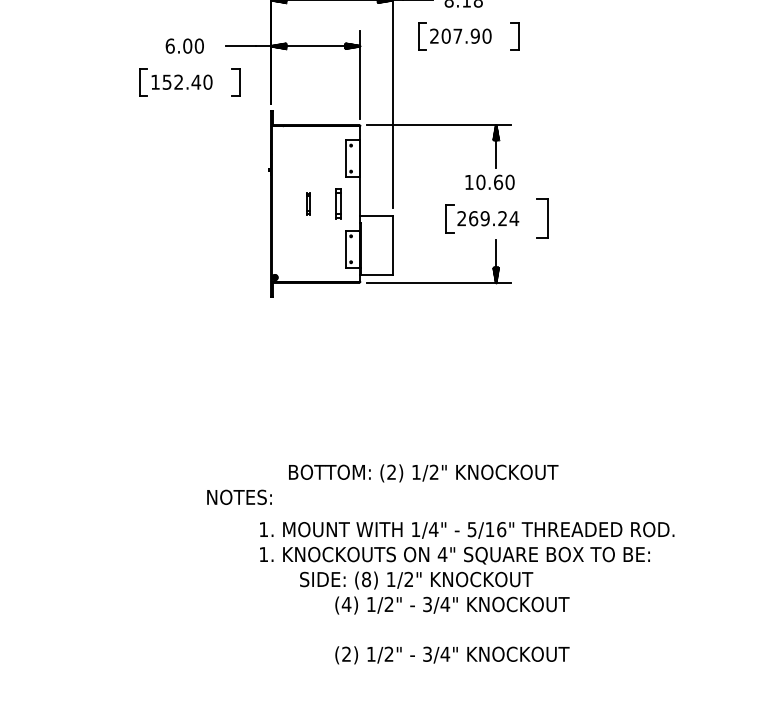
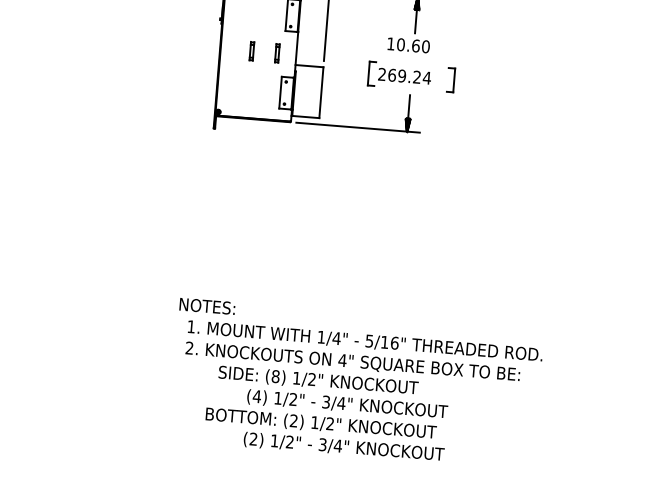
part: (337, 203) -> (276, 52), size x0.71
part: (542, 218) -> (451, 79), size x0.71
text: (423, 473) -> (321, 424), moved
text: (239, 496) -> (207, 305), moved
text: (263, 553) -> (189, 347), 1. -> 2.

